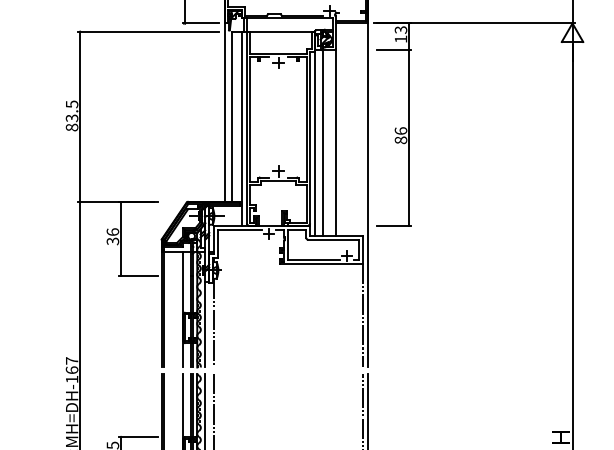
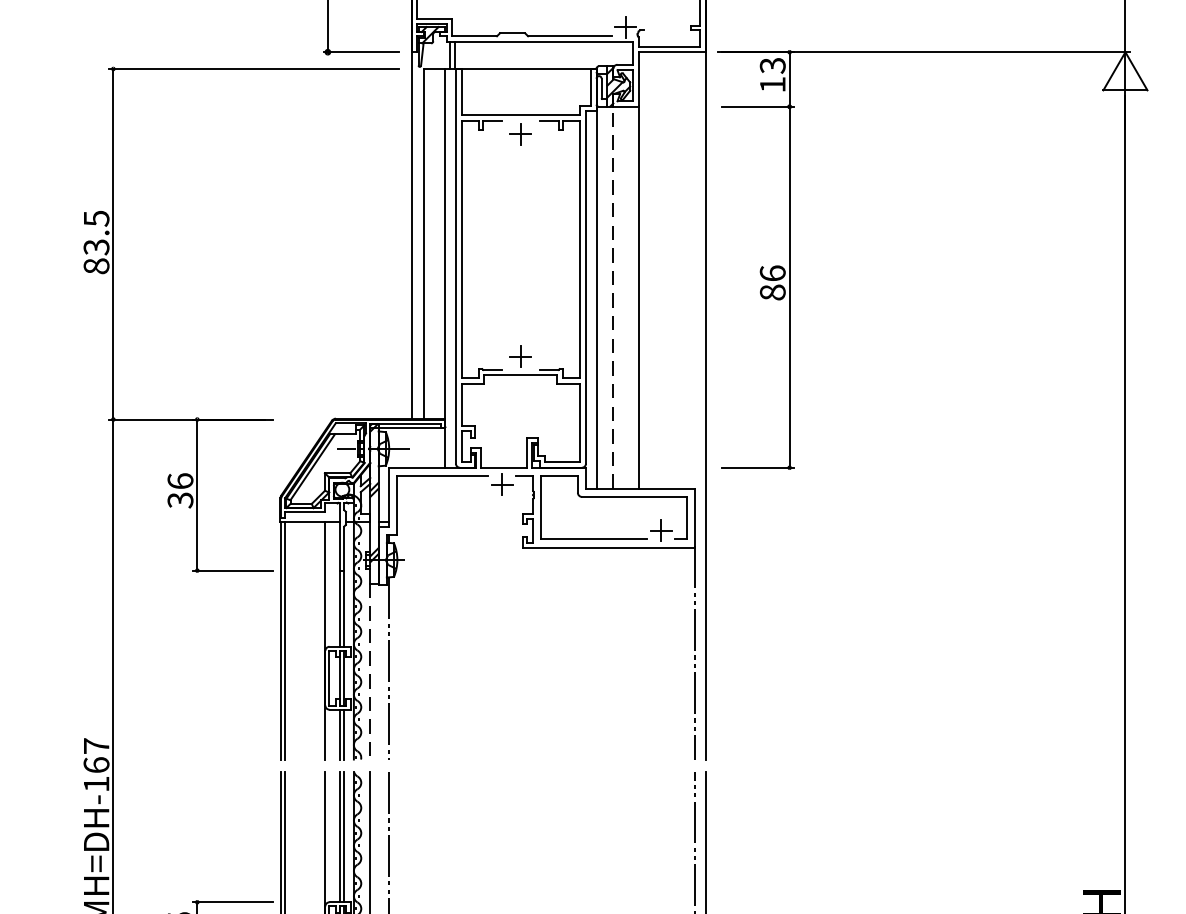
line: (323, 142) -> (613, 296), solid -> dashed
line: (205, 324) -> (370, 671), solid -> dashed

